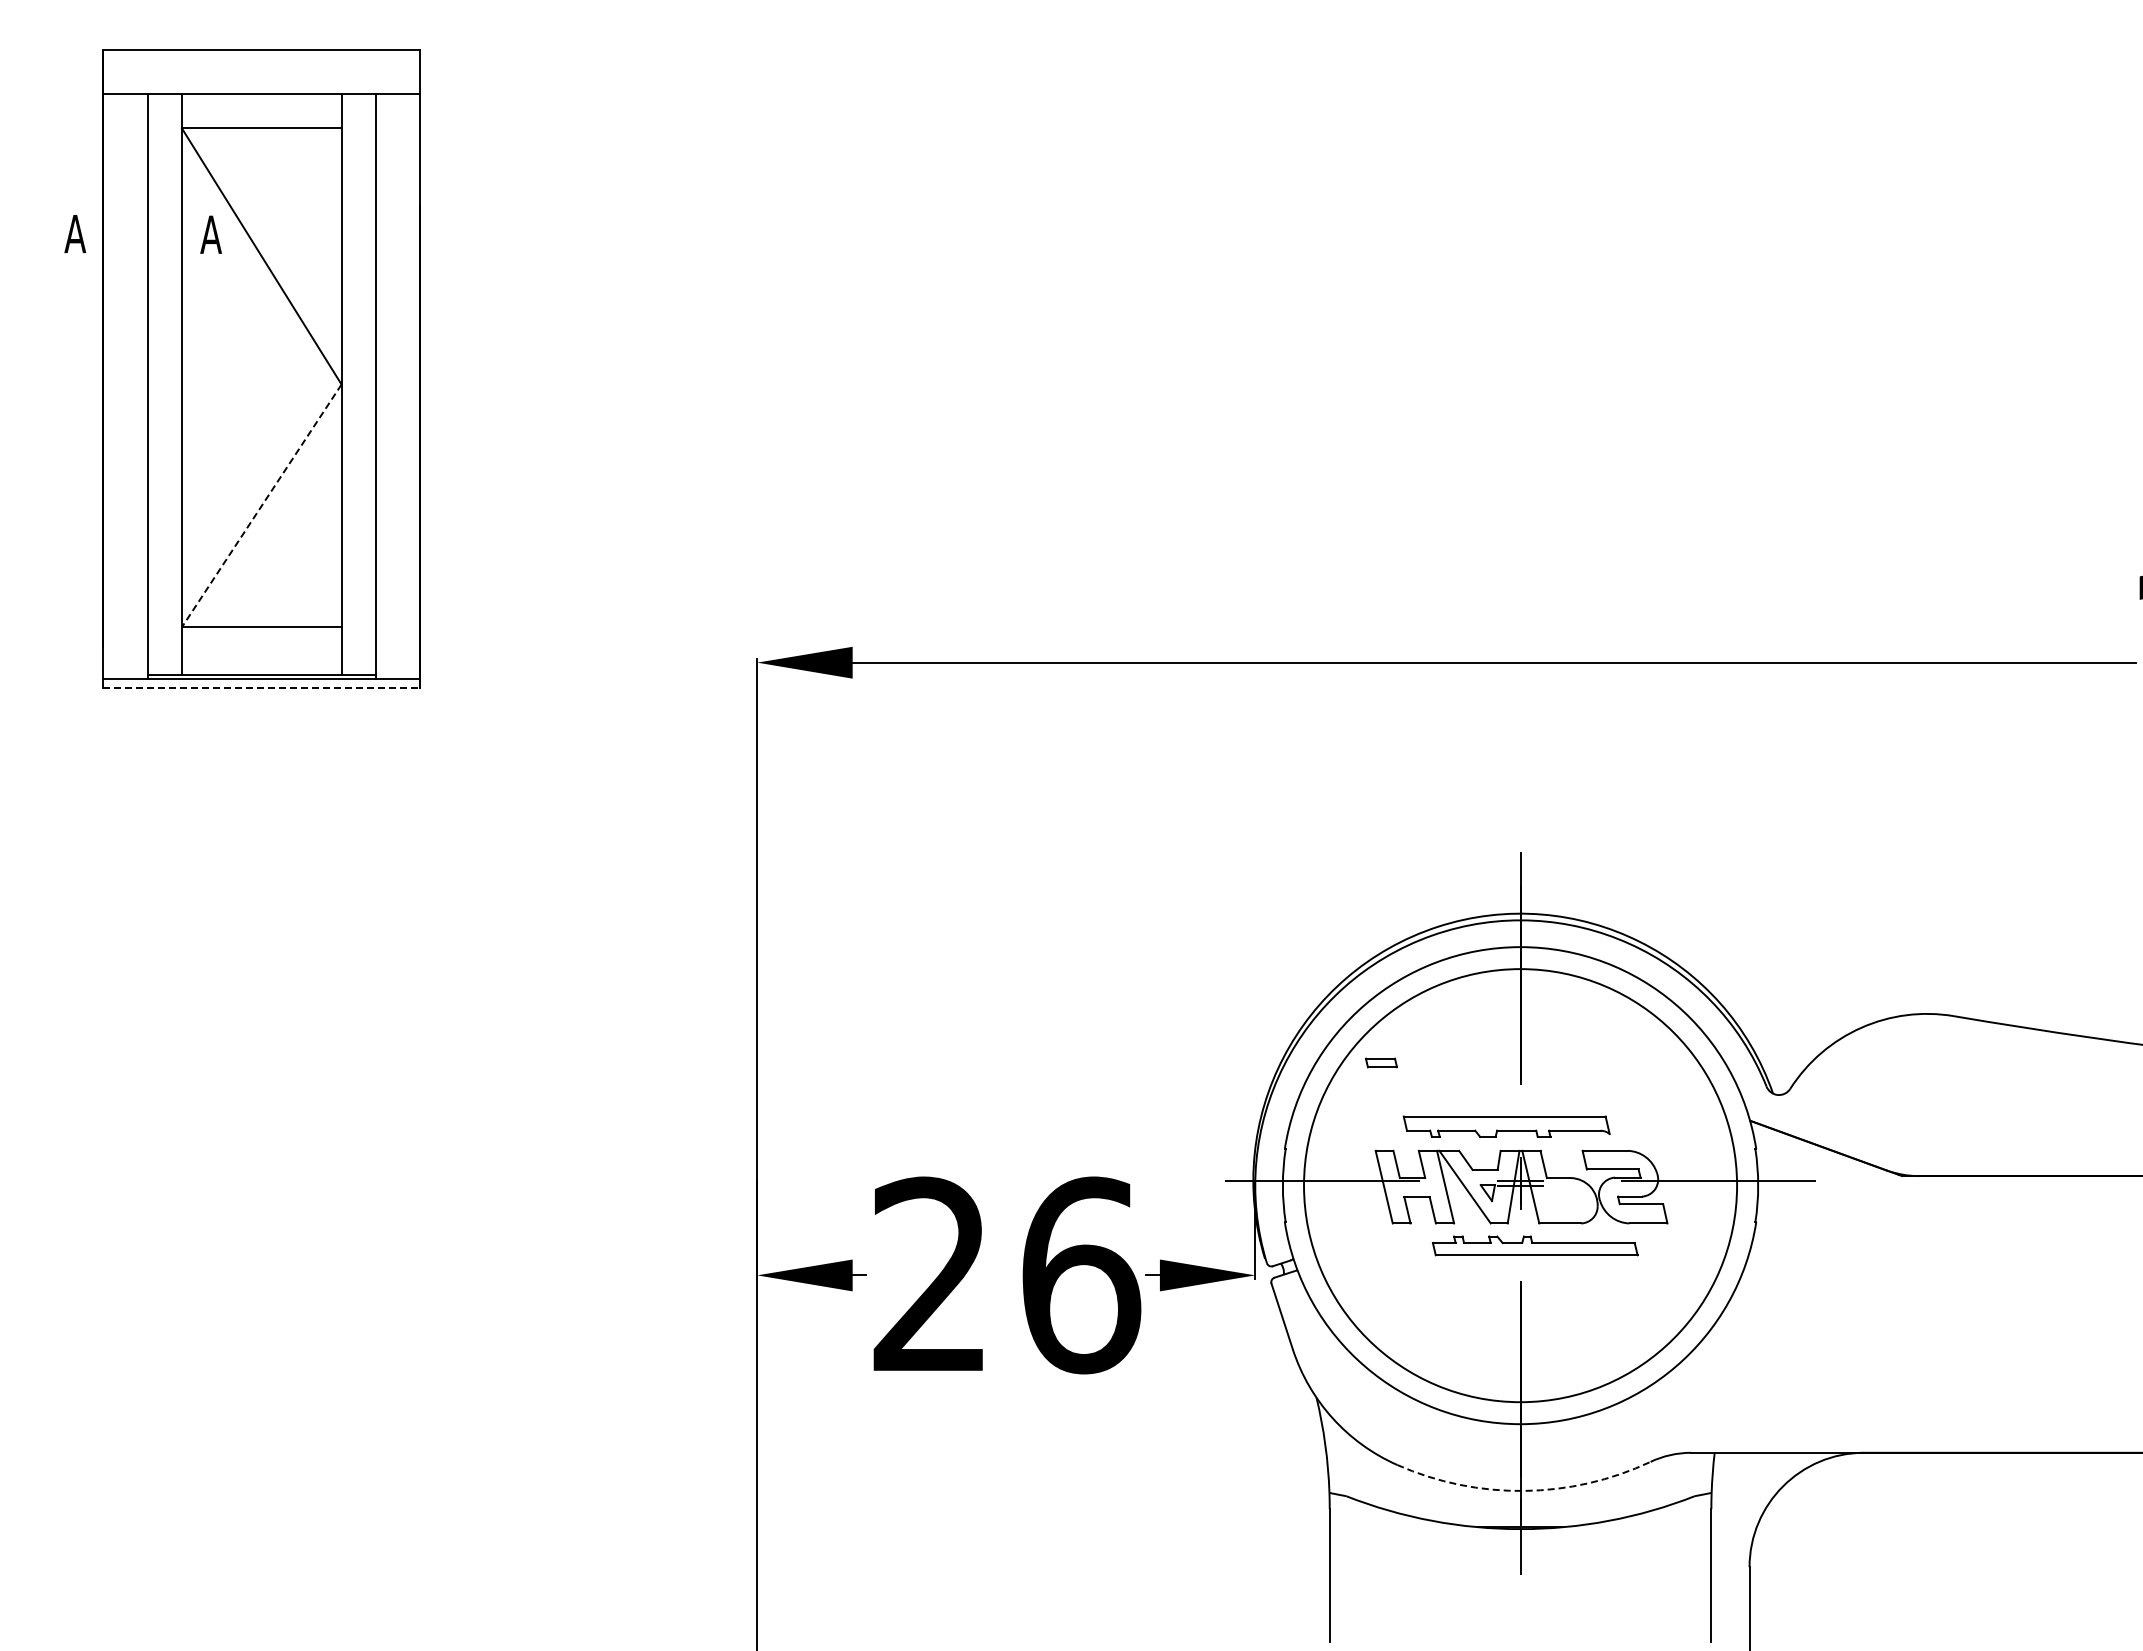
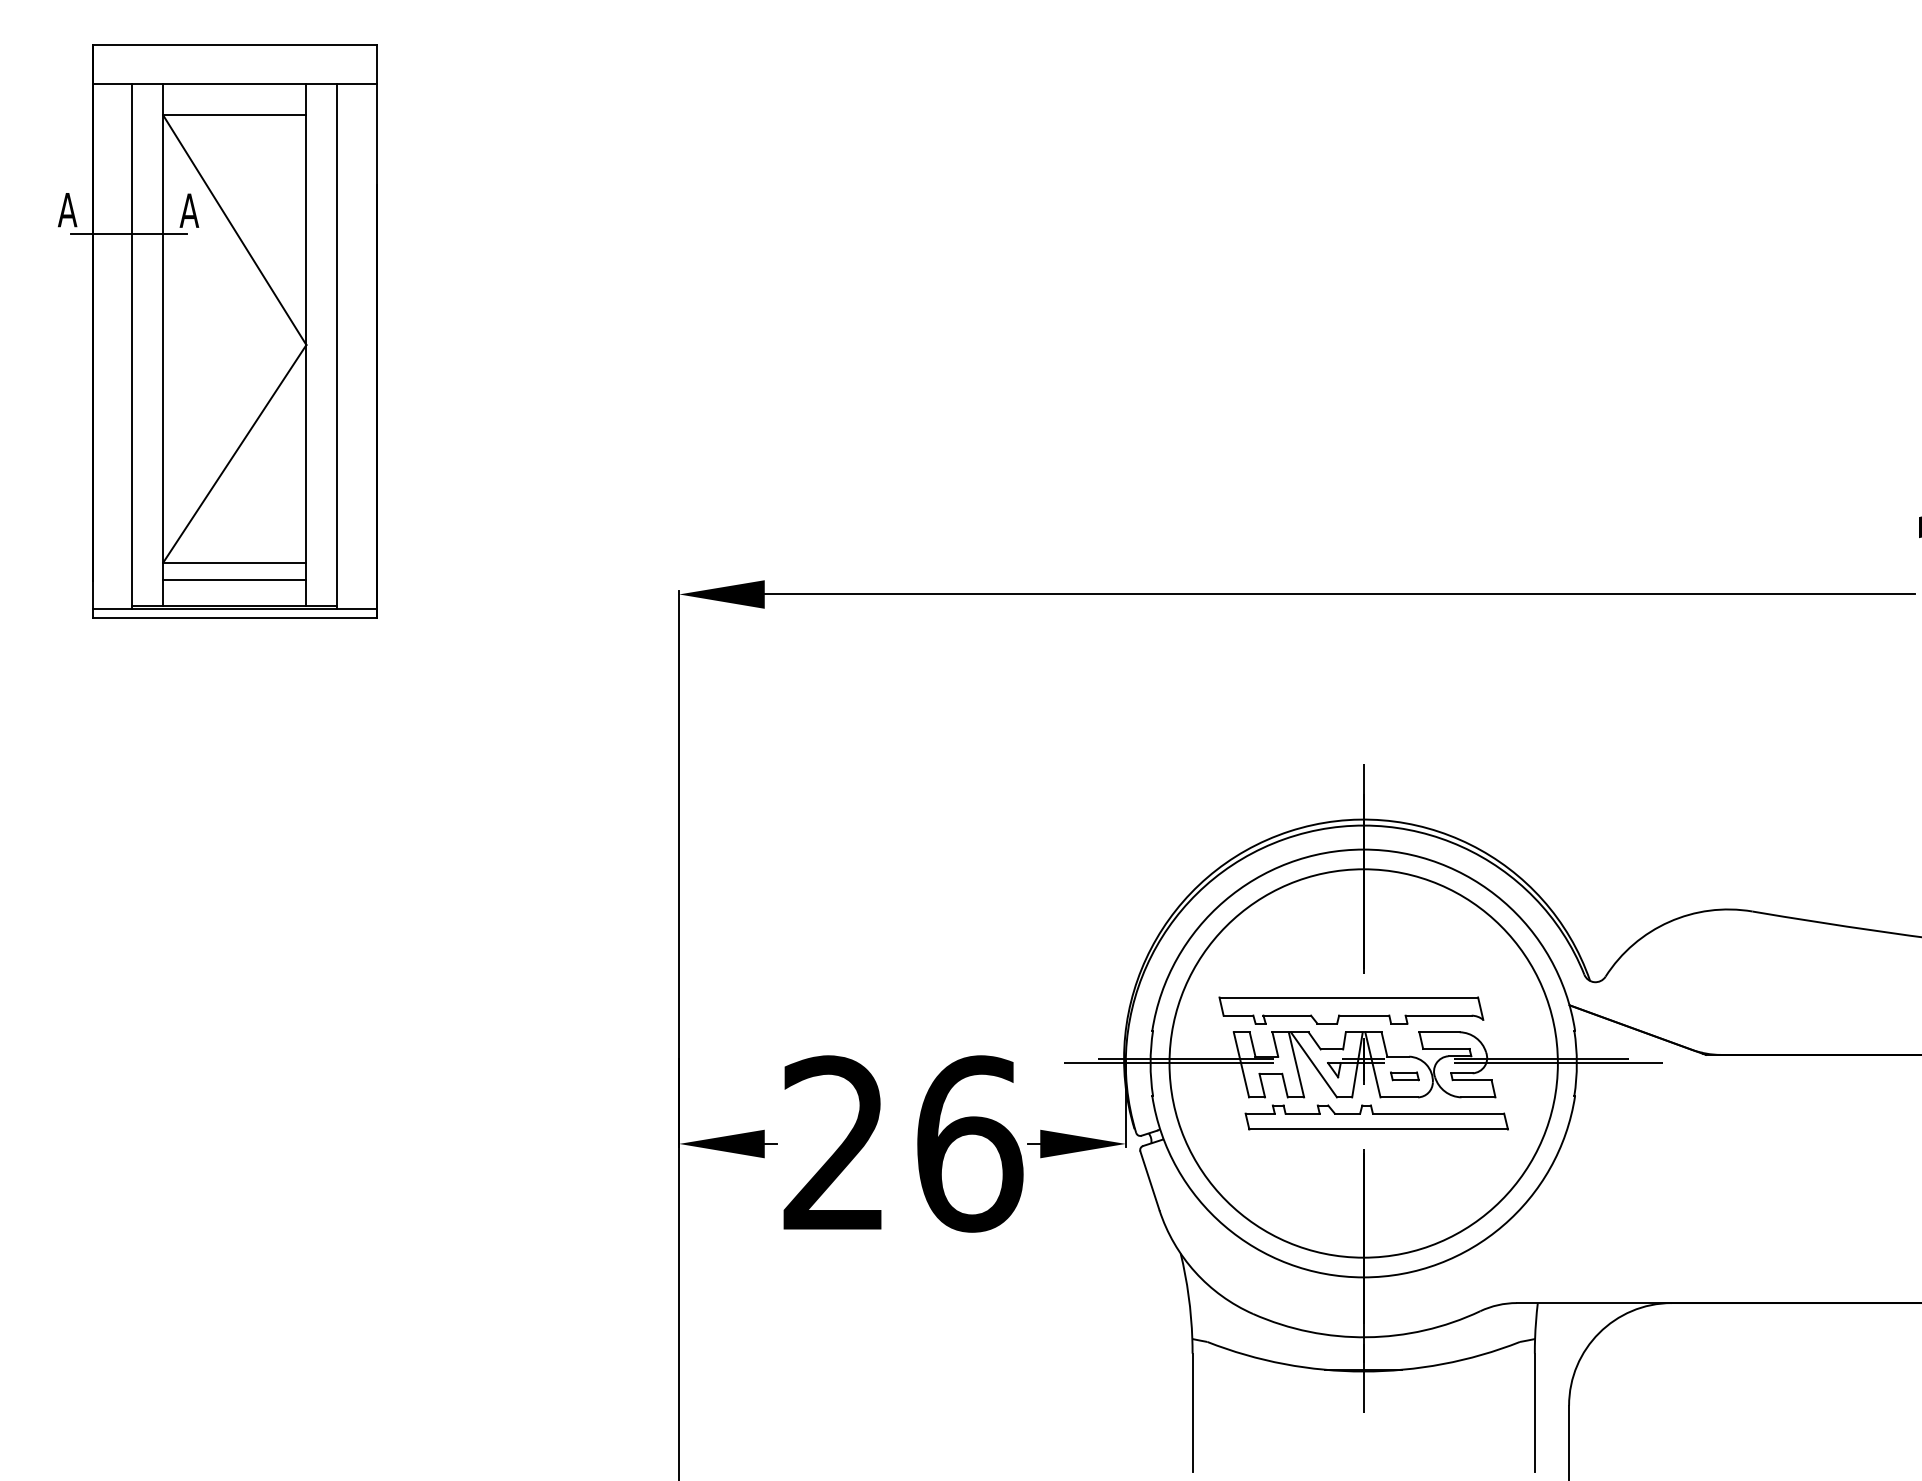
line: (143, 260) -> (128, 233), added
line: (261, 506) -> (234, 454), dashed -> solid
line: (261, 646) -> (234, 579), added
line: (261, 688) -> (234, 617), dashed -> solid
part: (1381, 1062) -> (1404, 1075), moved
part: (1506, 1126) -> (1351, 1010), size x1.43
line: (1303, 1185) -> (1169, 1063), added
line: (1737, 1185) -> (1558, 1063), added
part: (1535, 1245) -> (1377, 1117), size x1.43
arc: (1524, 1490) -> (1367, 1336), dashed -> solid

